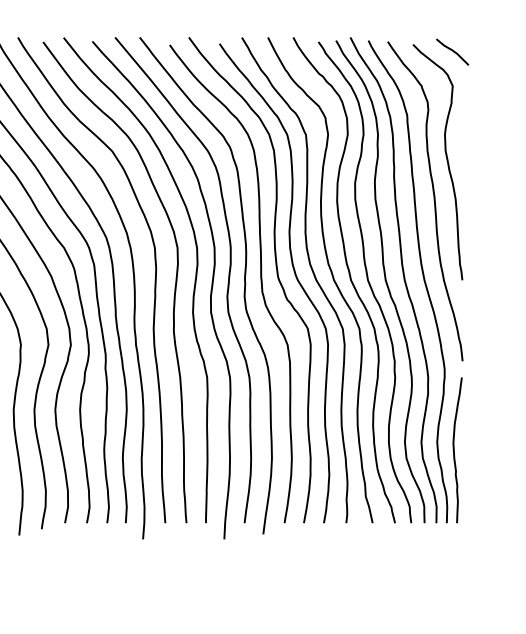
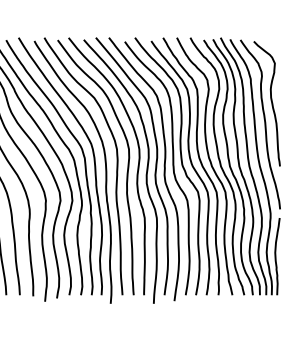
line: (451, 52) -> (274, 45), removed

